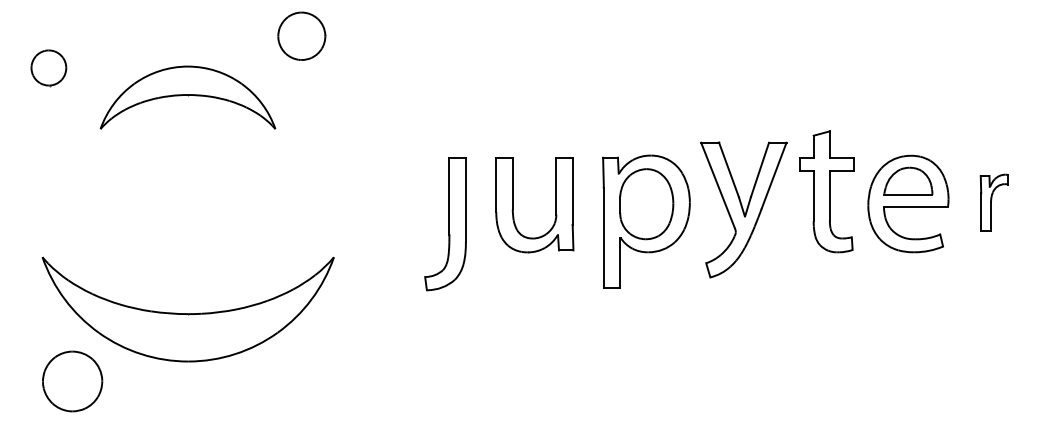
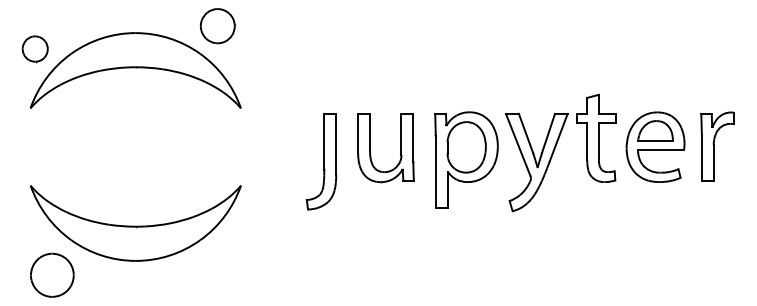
part: (187, 97) -> (135, 70), size x1.67
part: (994, 202) -> (717, 146), size x1.67
part: (743, 209) -> (536, 162), moved

